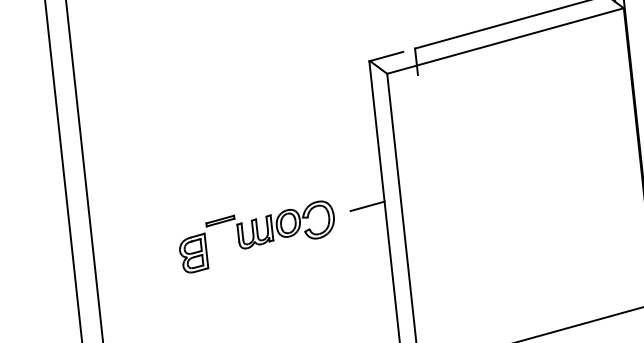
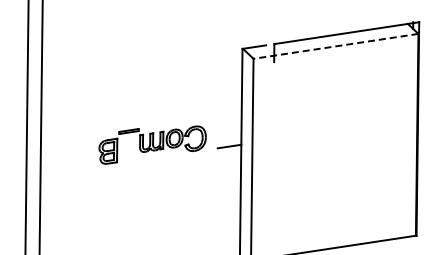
line: (504, 41) -> (335, 46), solid -> dashed
part: (256, 235) -> (152, 144), moved

